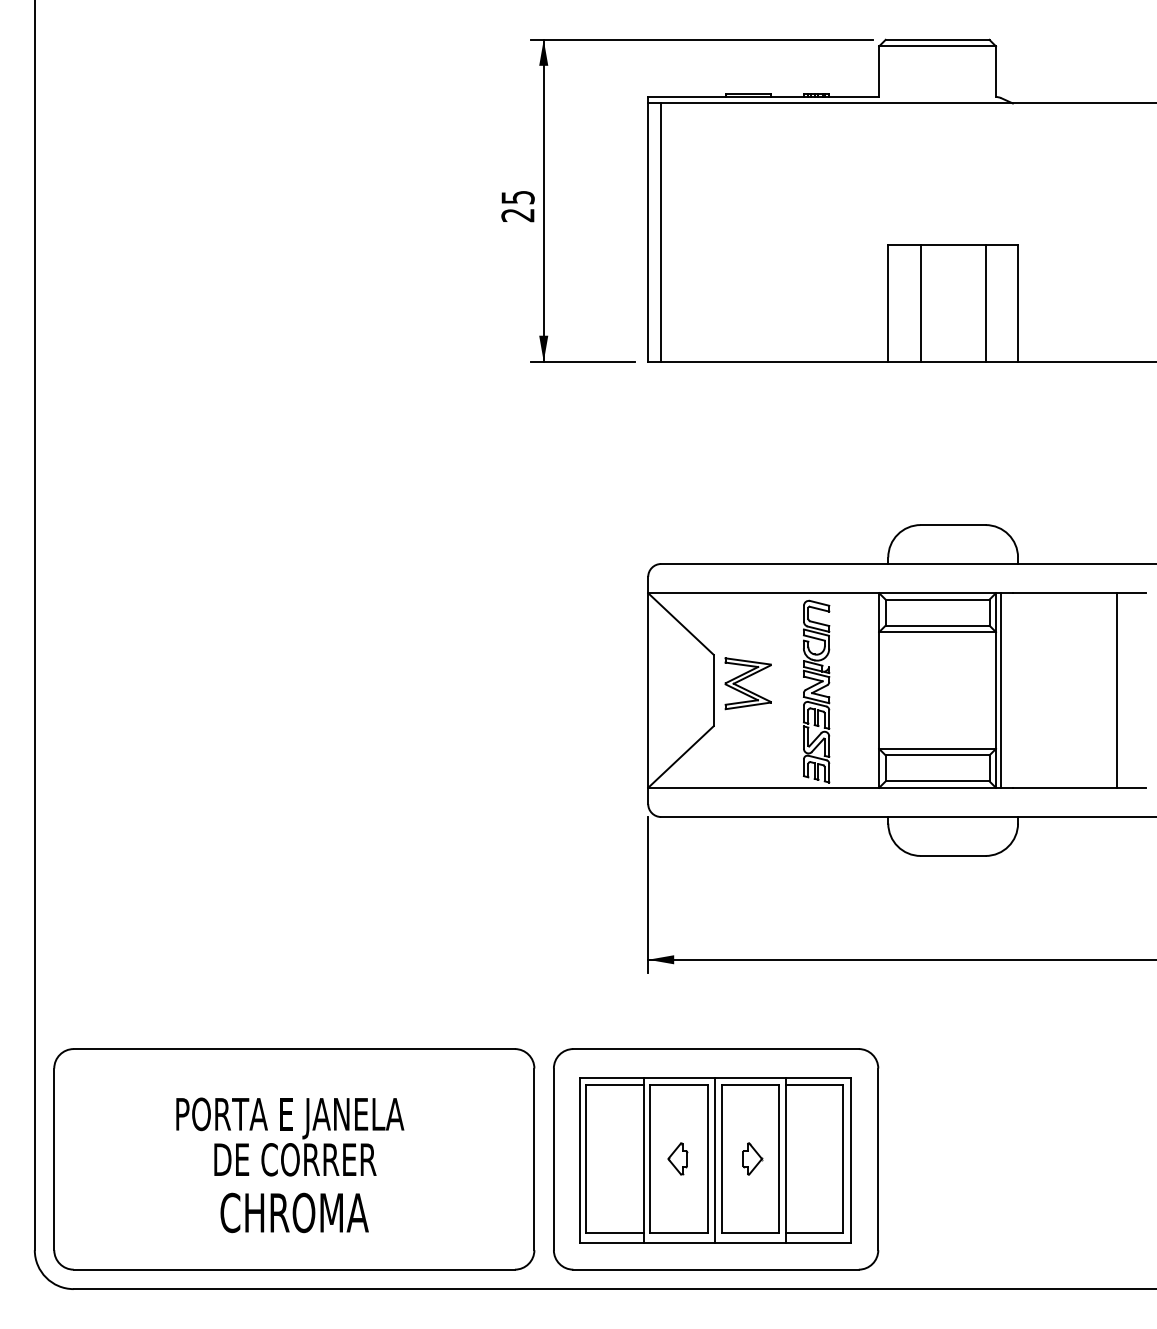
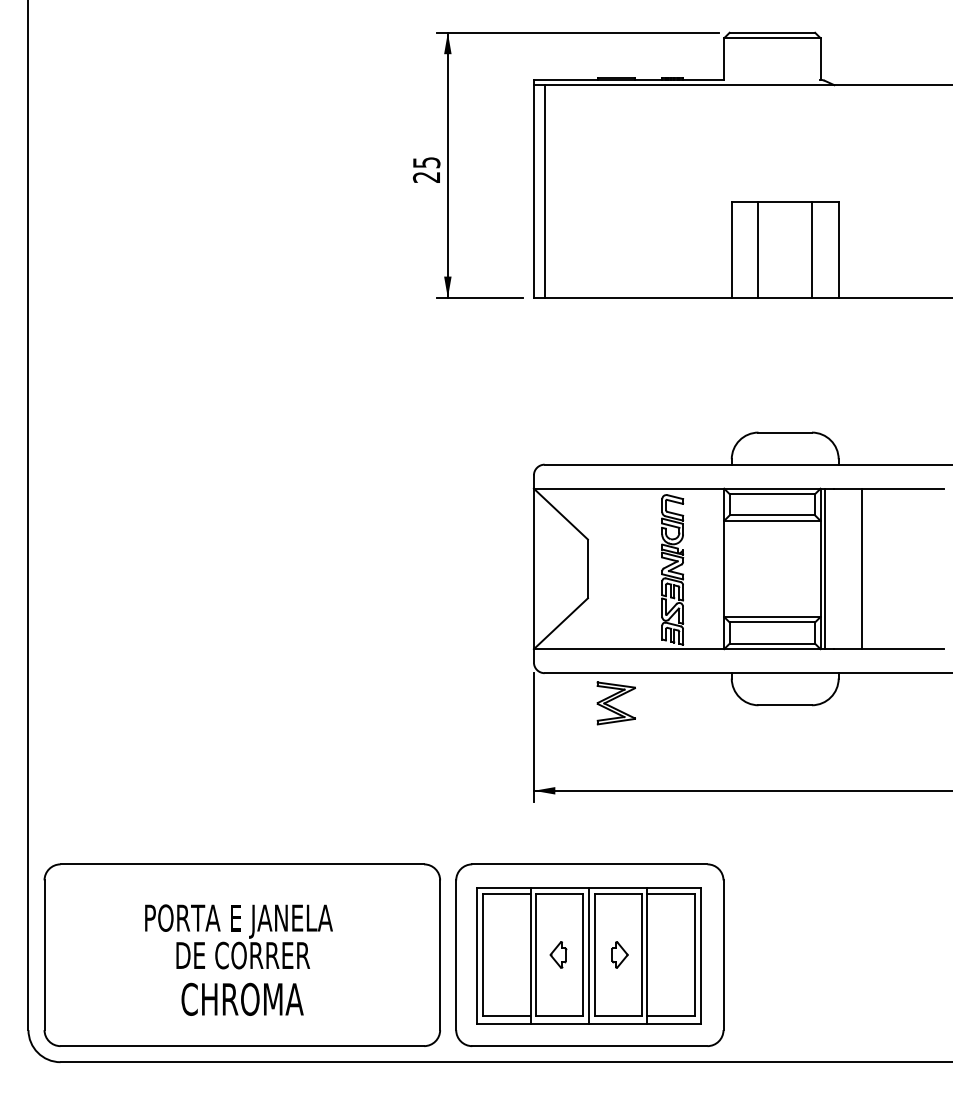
part: (747, 683) -> (615, 703), moved
line: (1116, 690) -> (862, 568), moved

